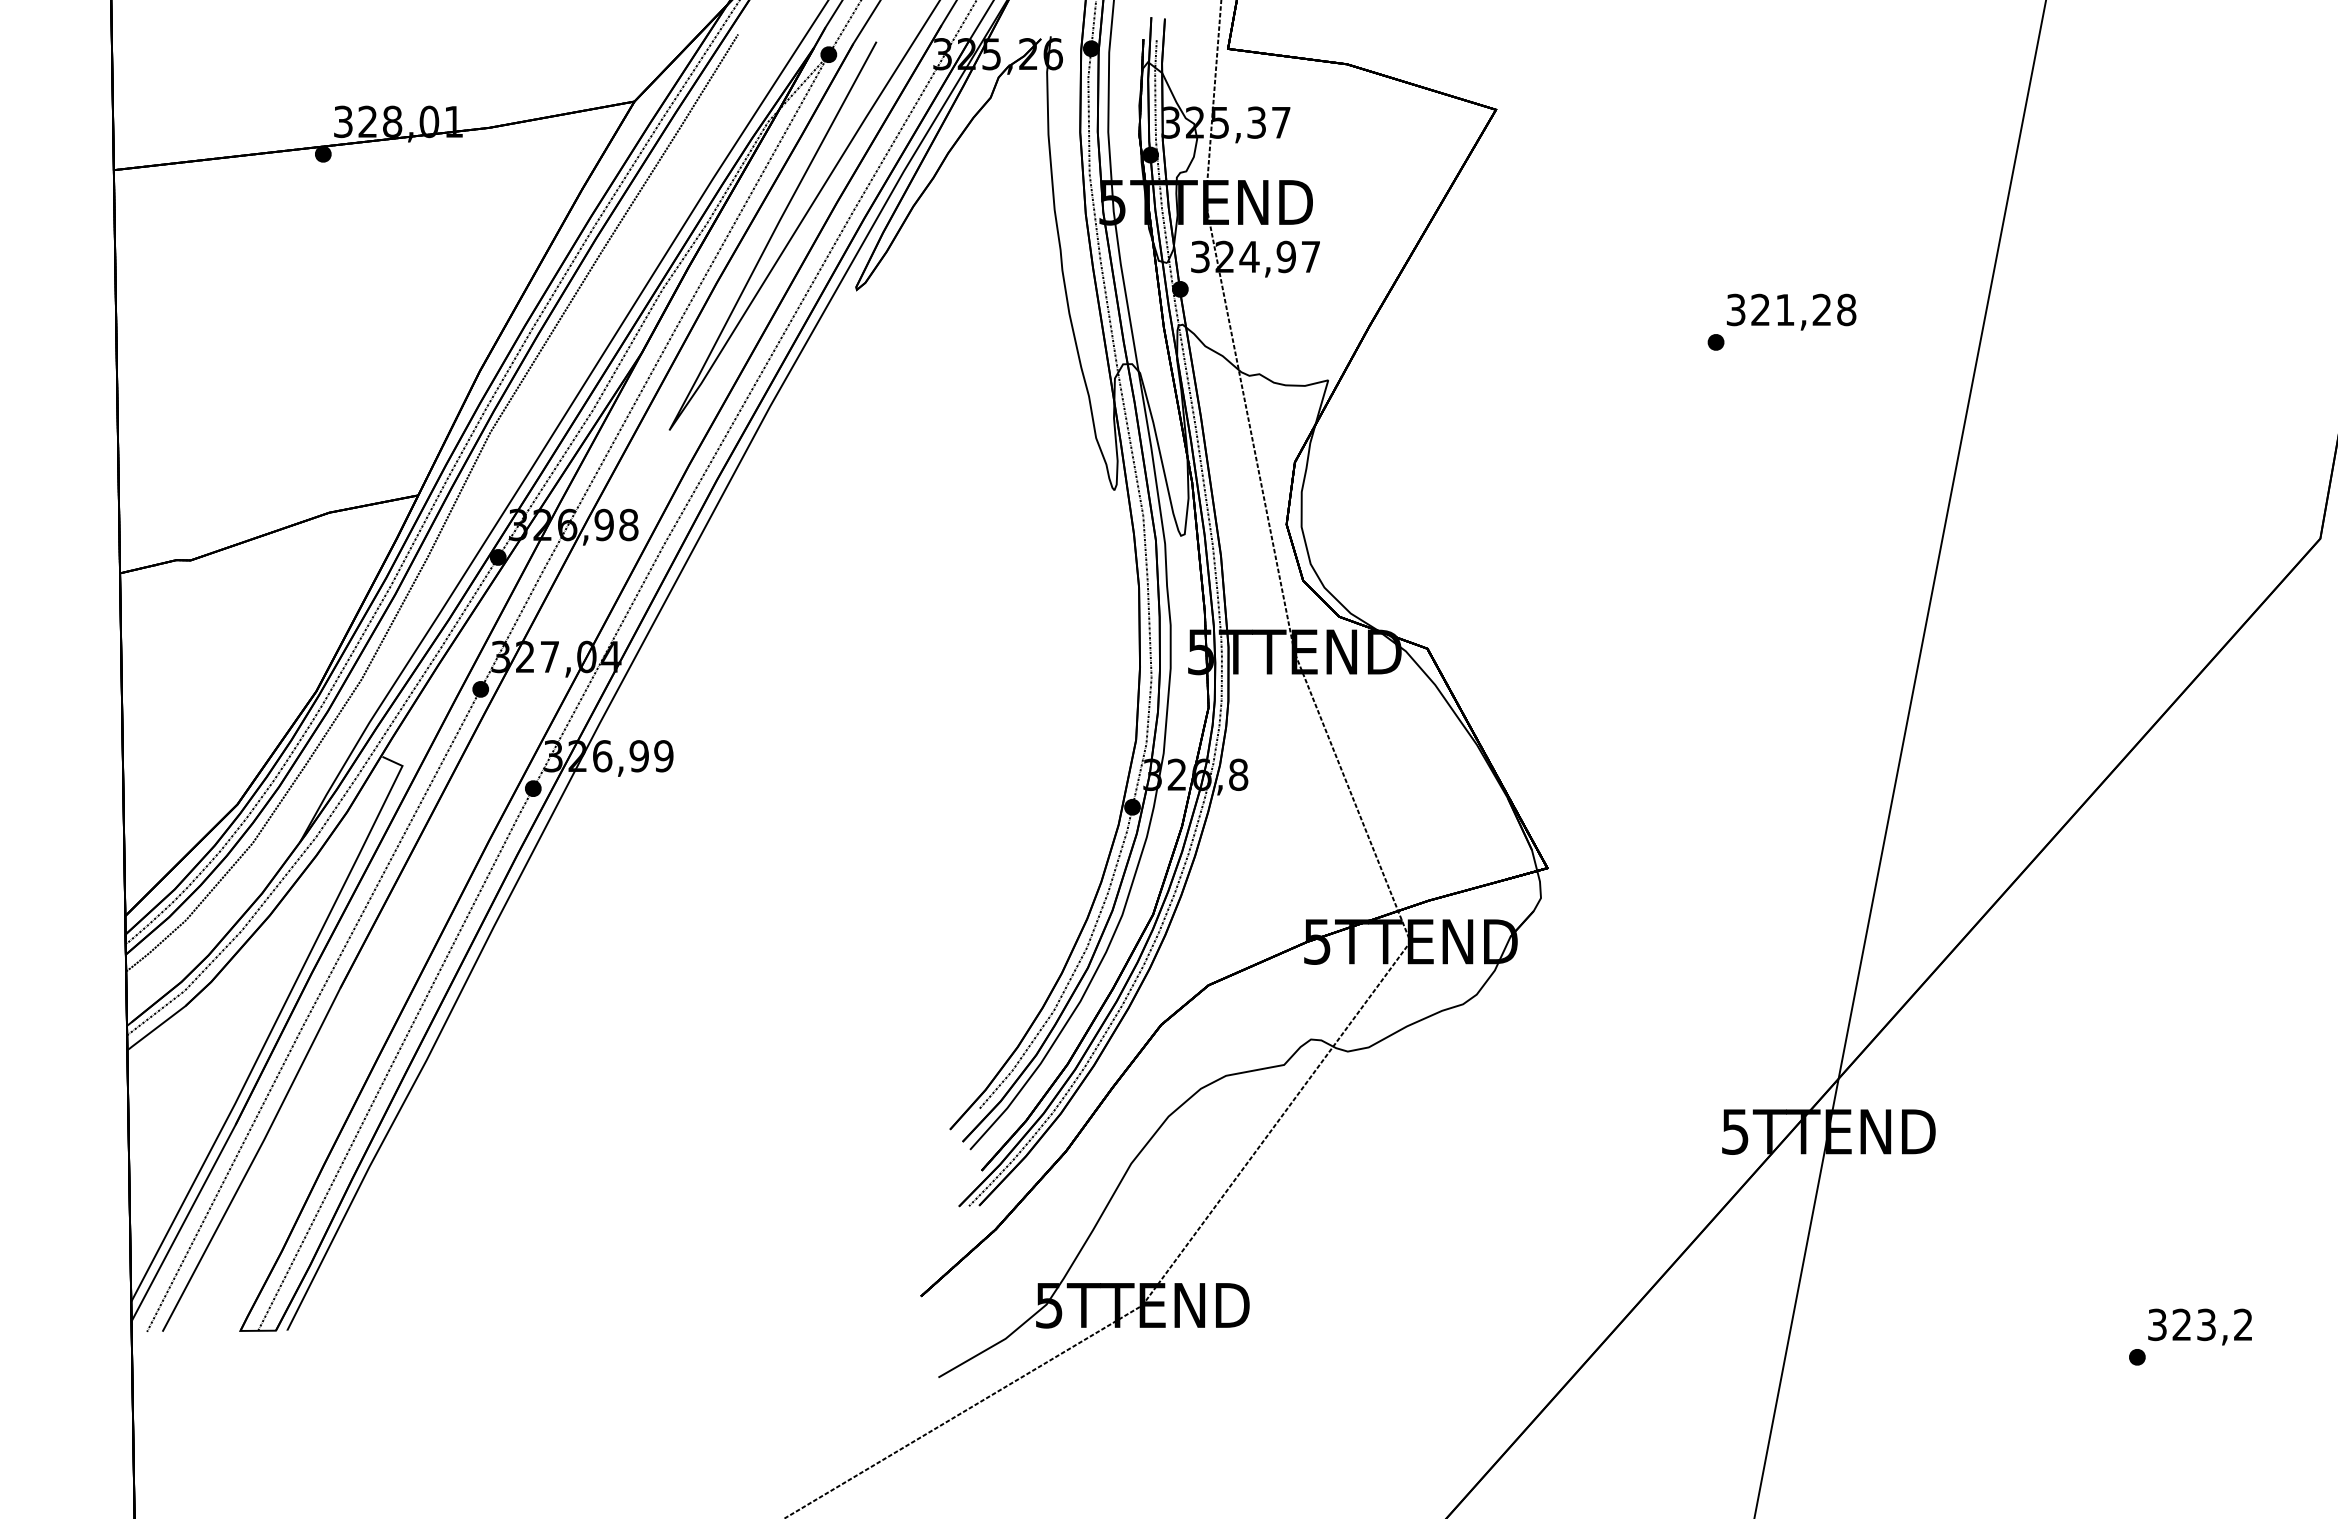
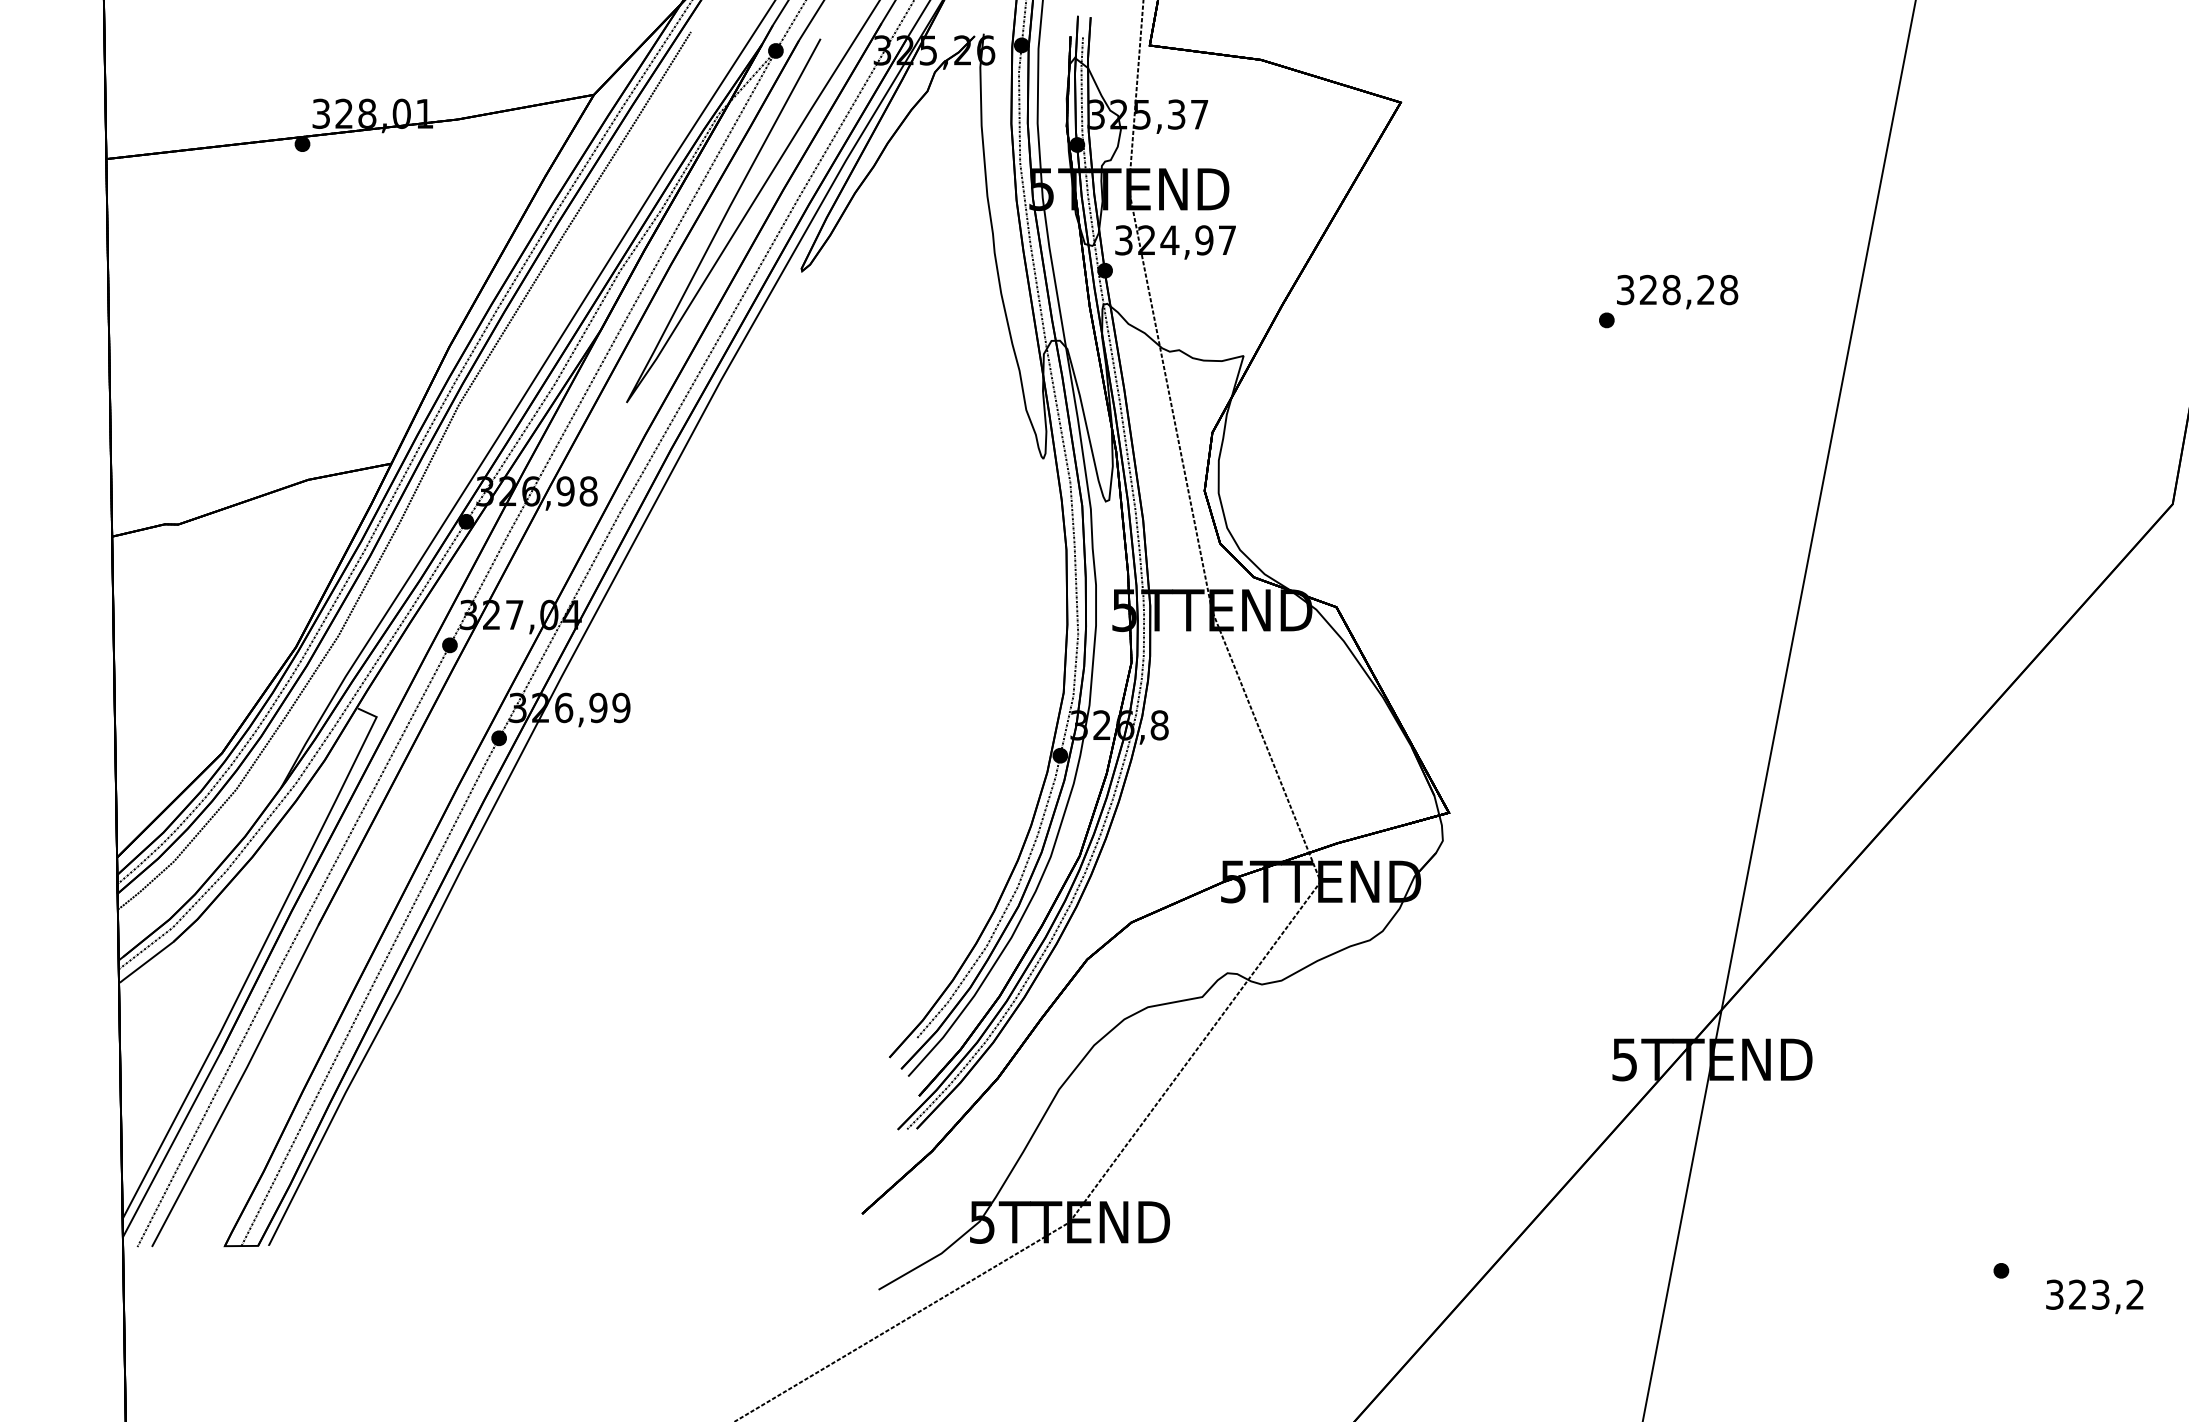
text: (1784, 309) -> (1670, 289), 321,28 -> 328,28
text: (2199, 1326) -> (2094, 1296), moved

